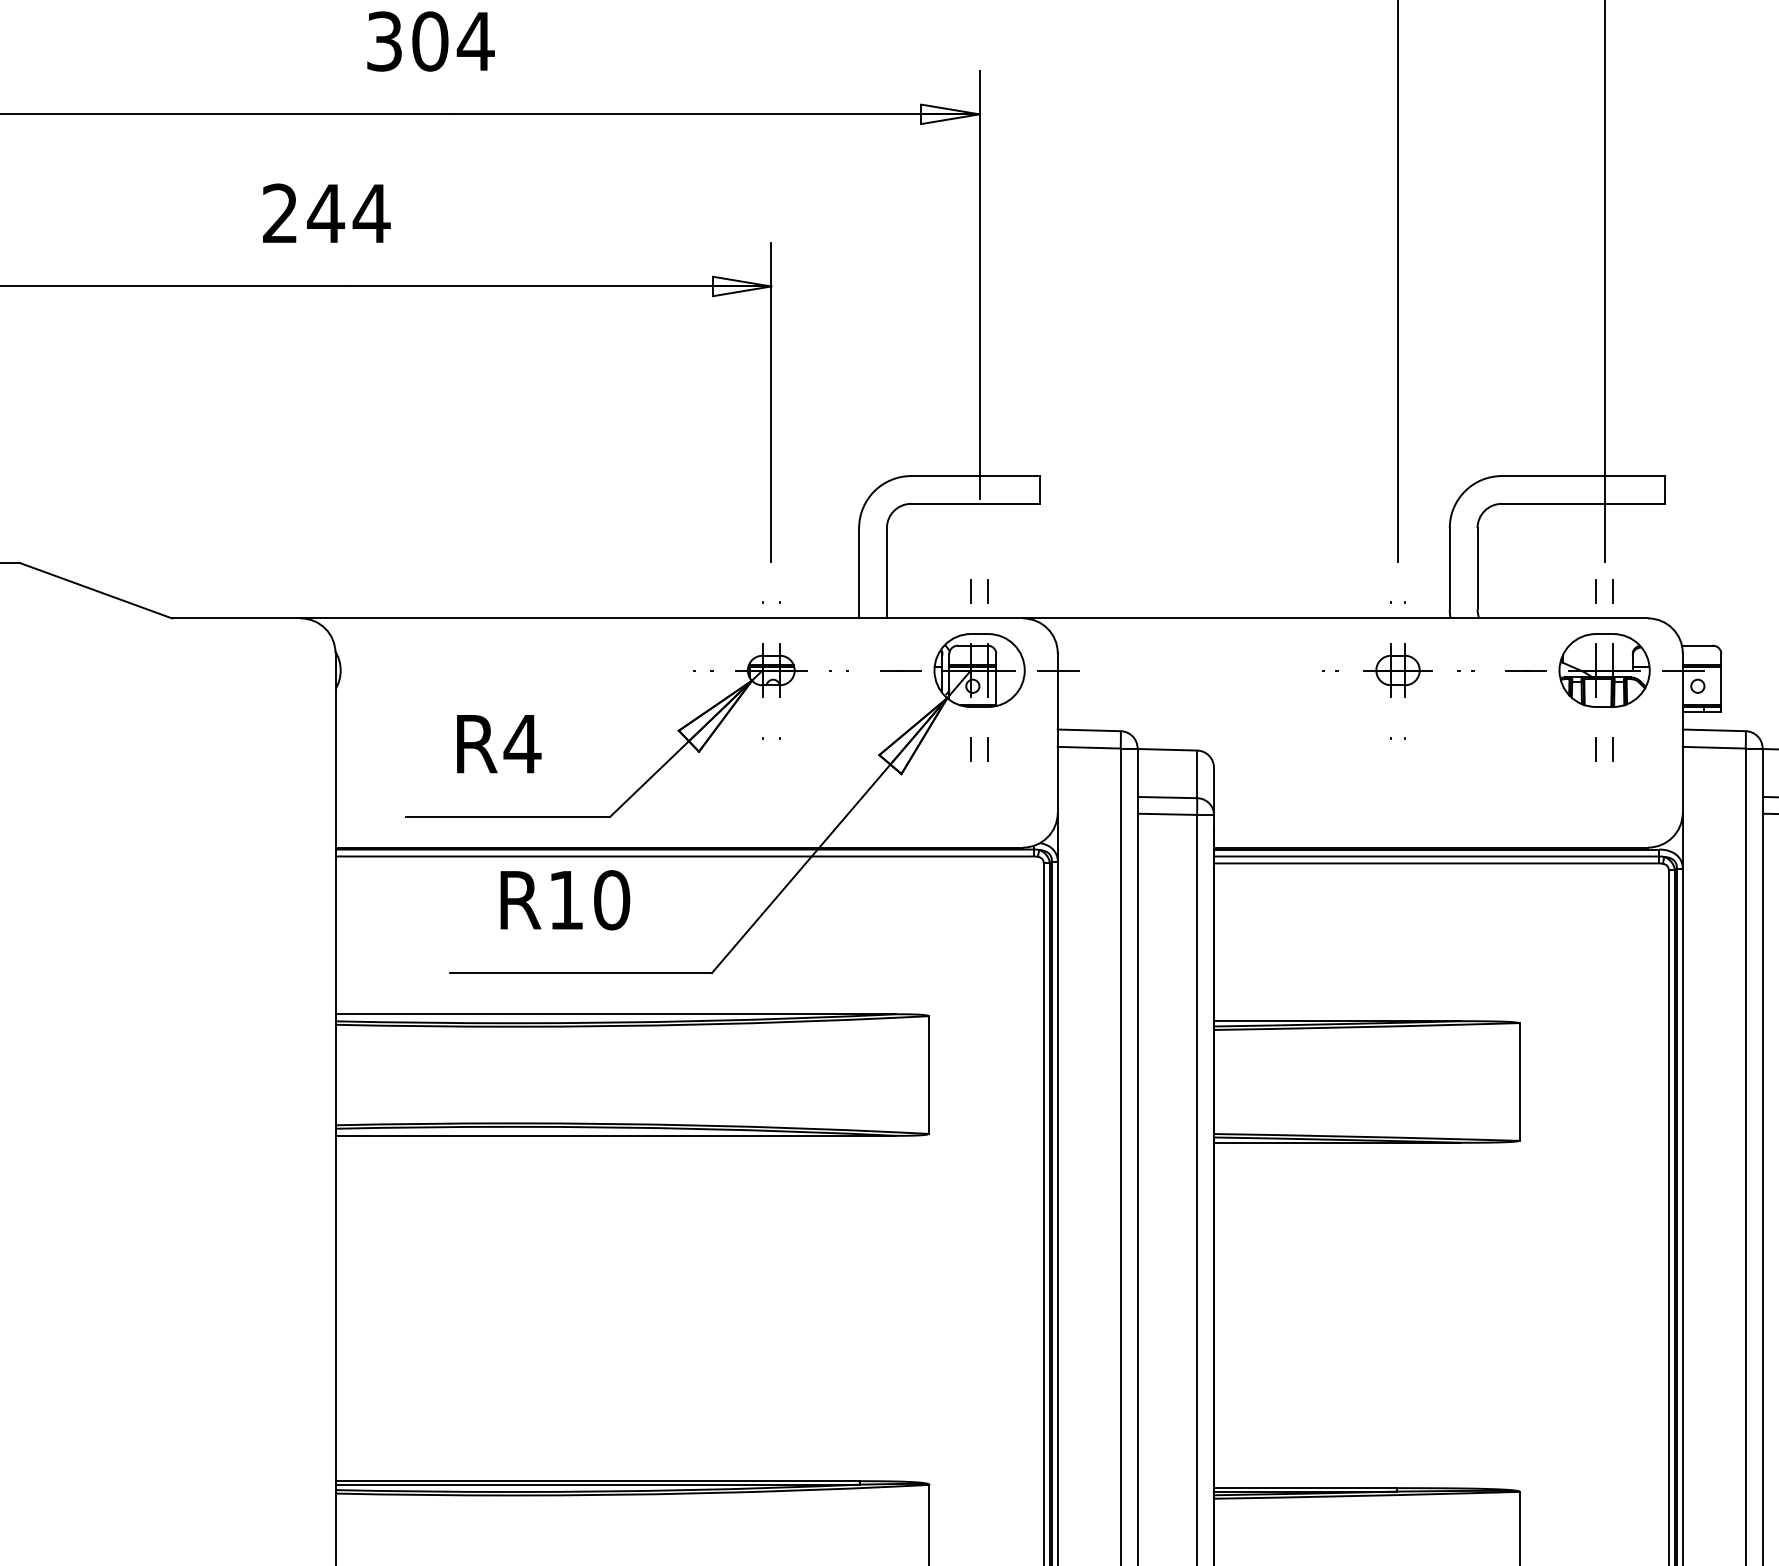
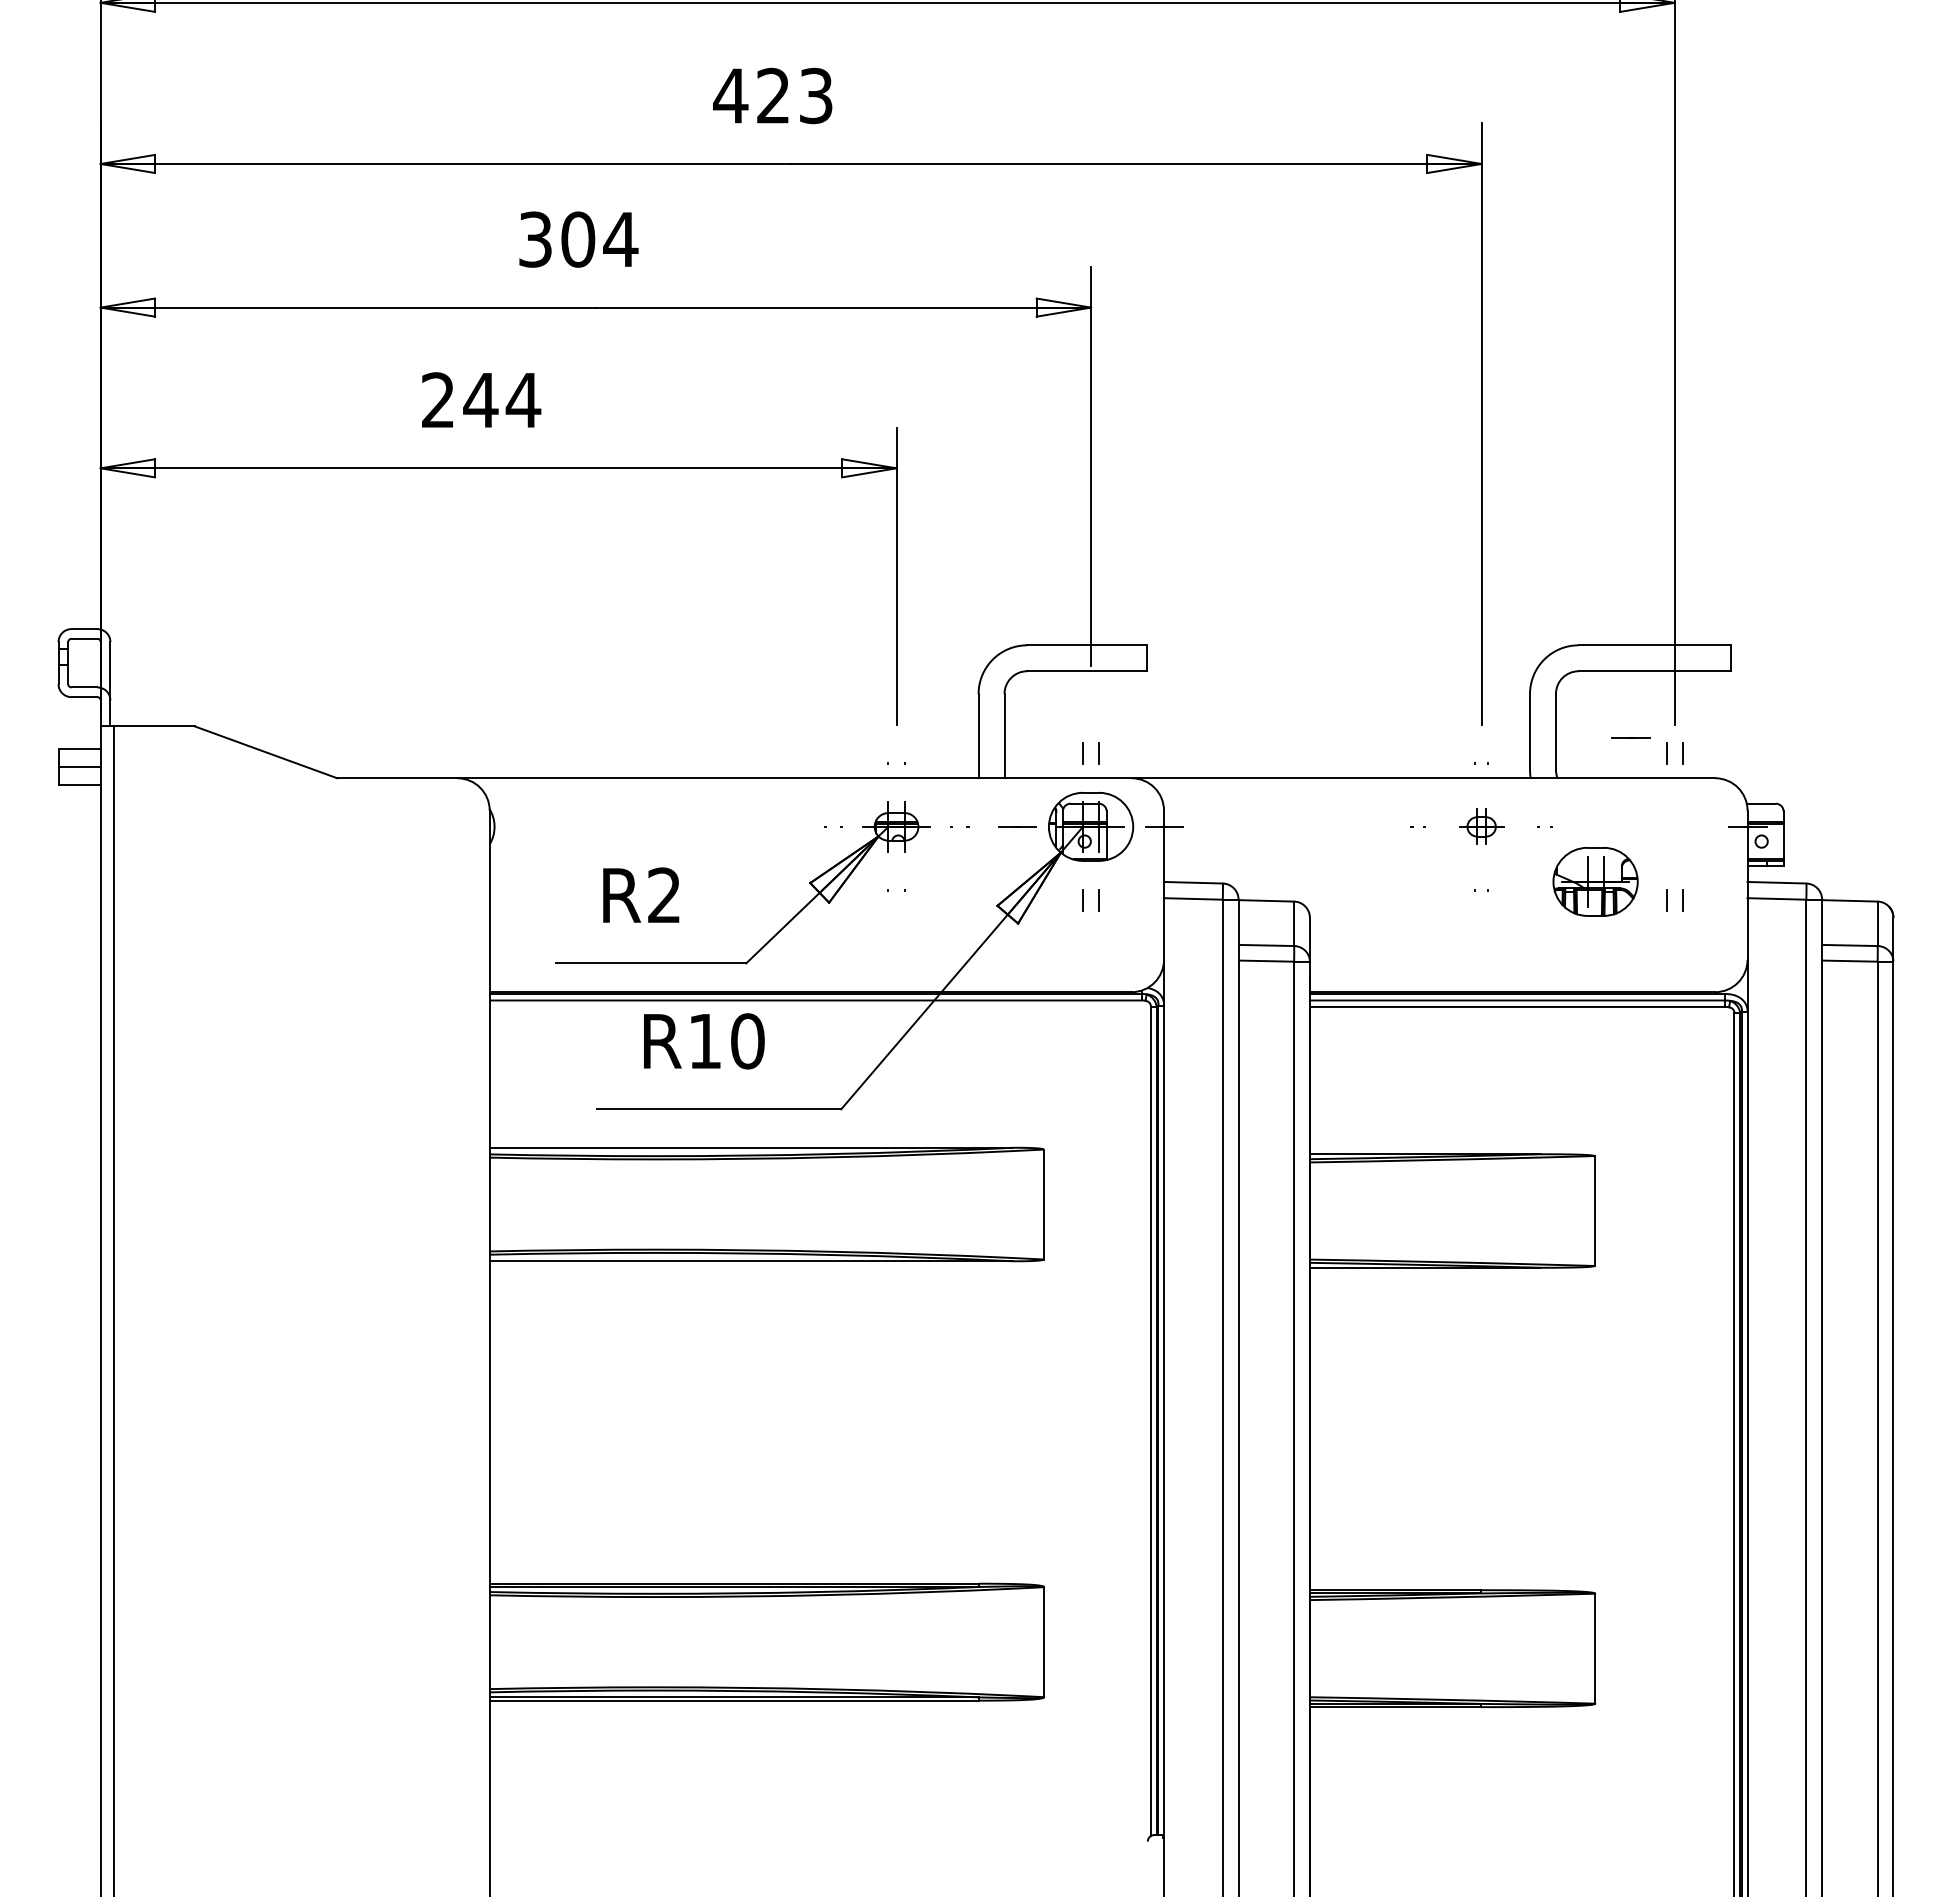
part: (1397, 670) -> (1481, 826), size x0.7
line: (1525, 670) -> (1630, 737), moved
part: (1604, 670) -> (1595, 881), moved
text: (522, 742) -> (664, 894), R4 -> R2

